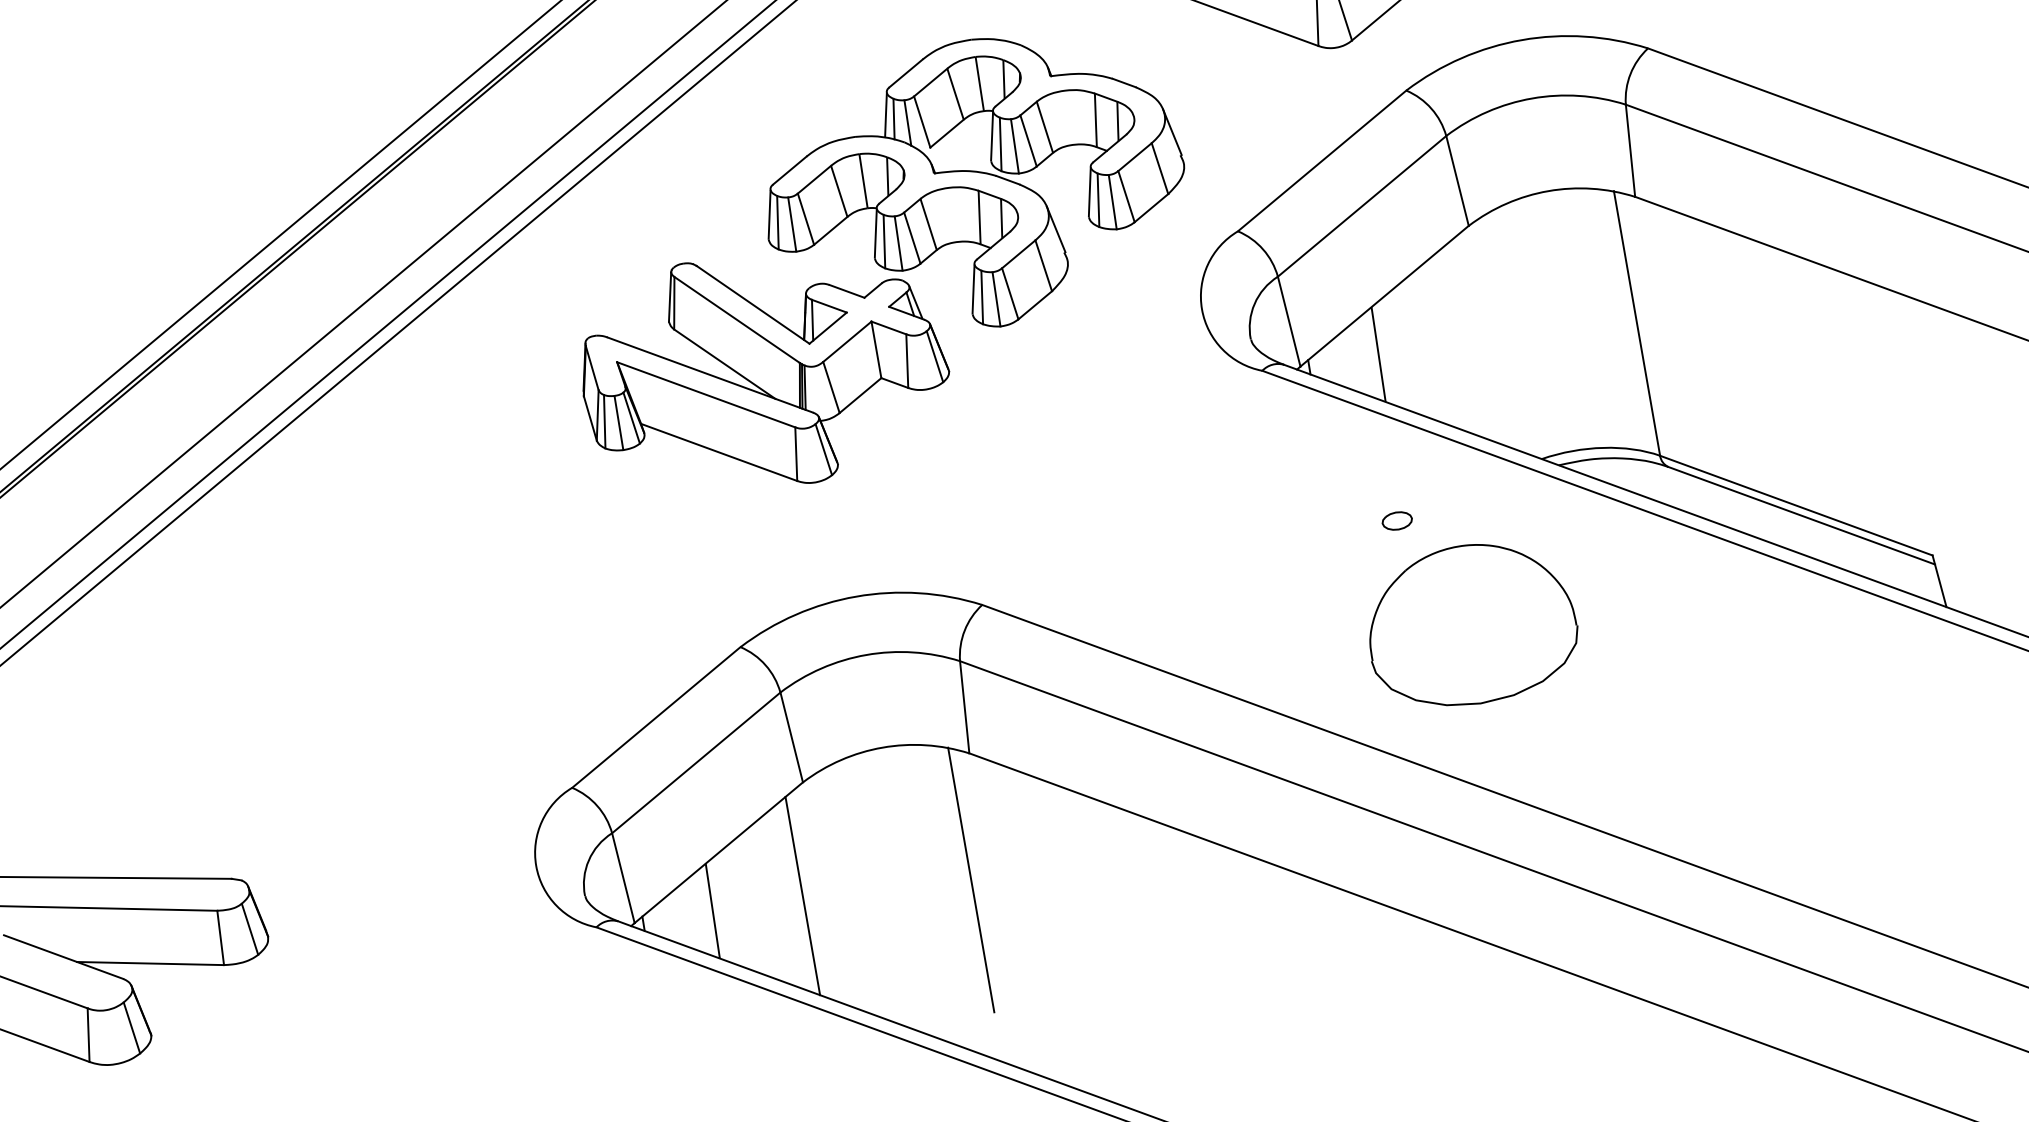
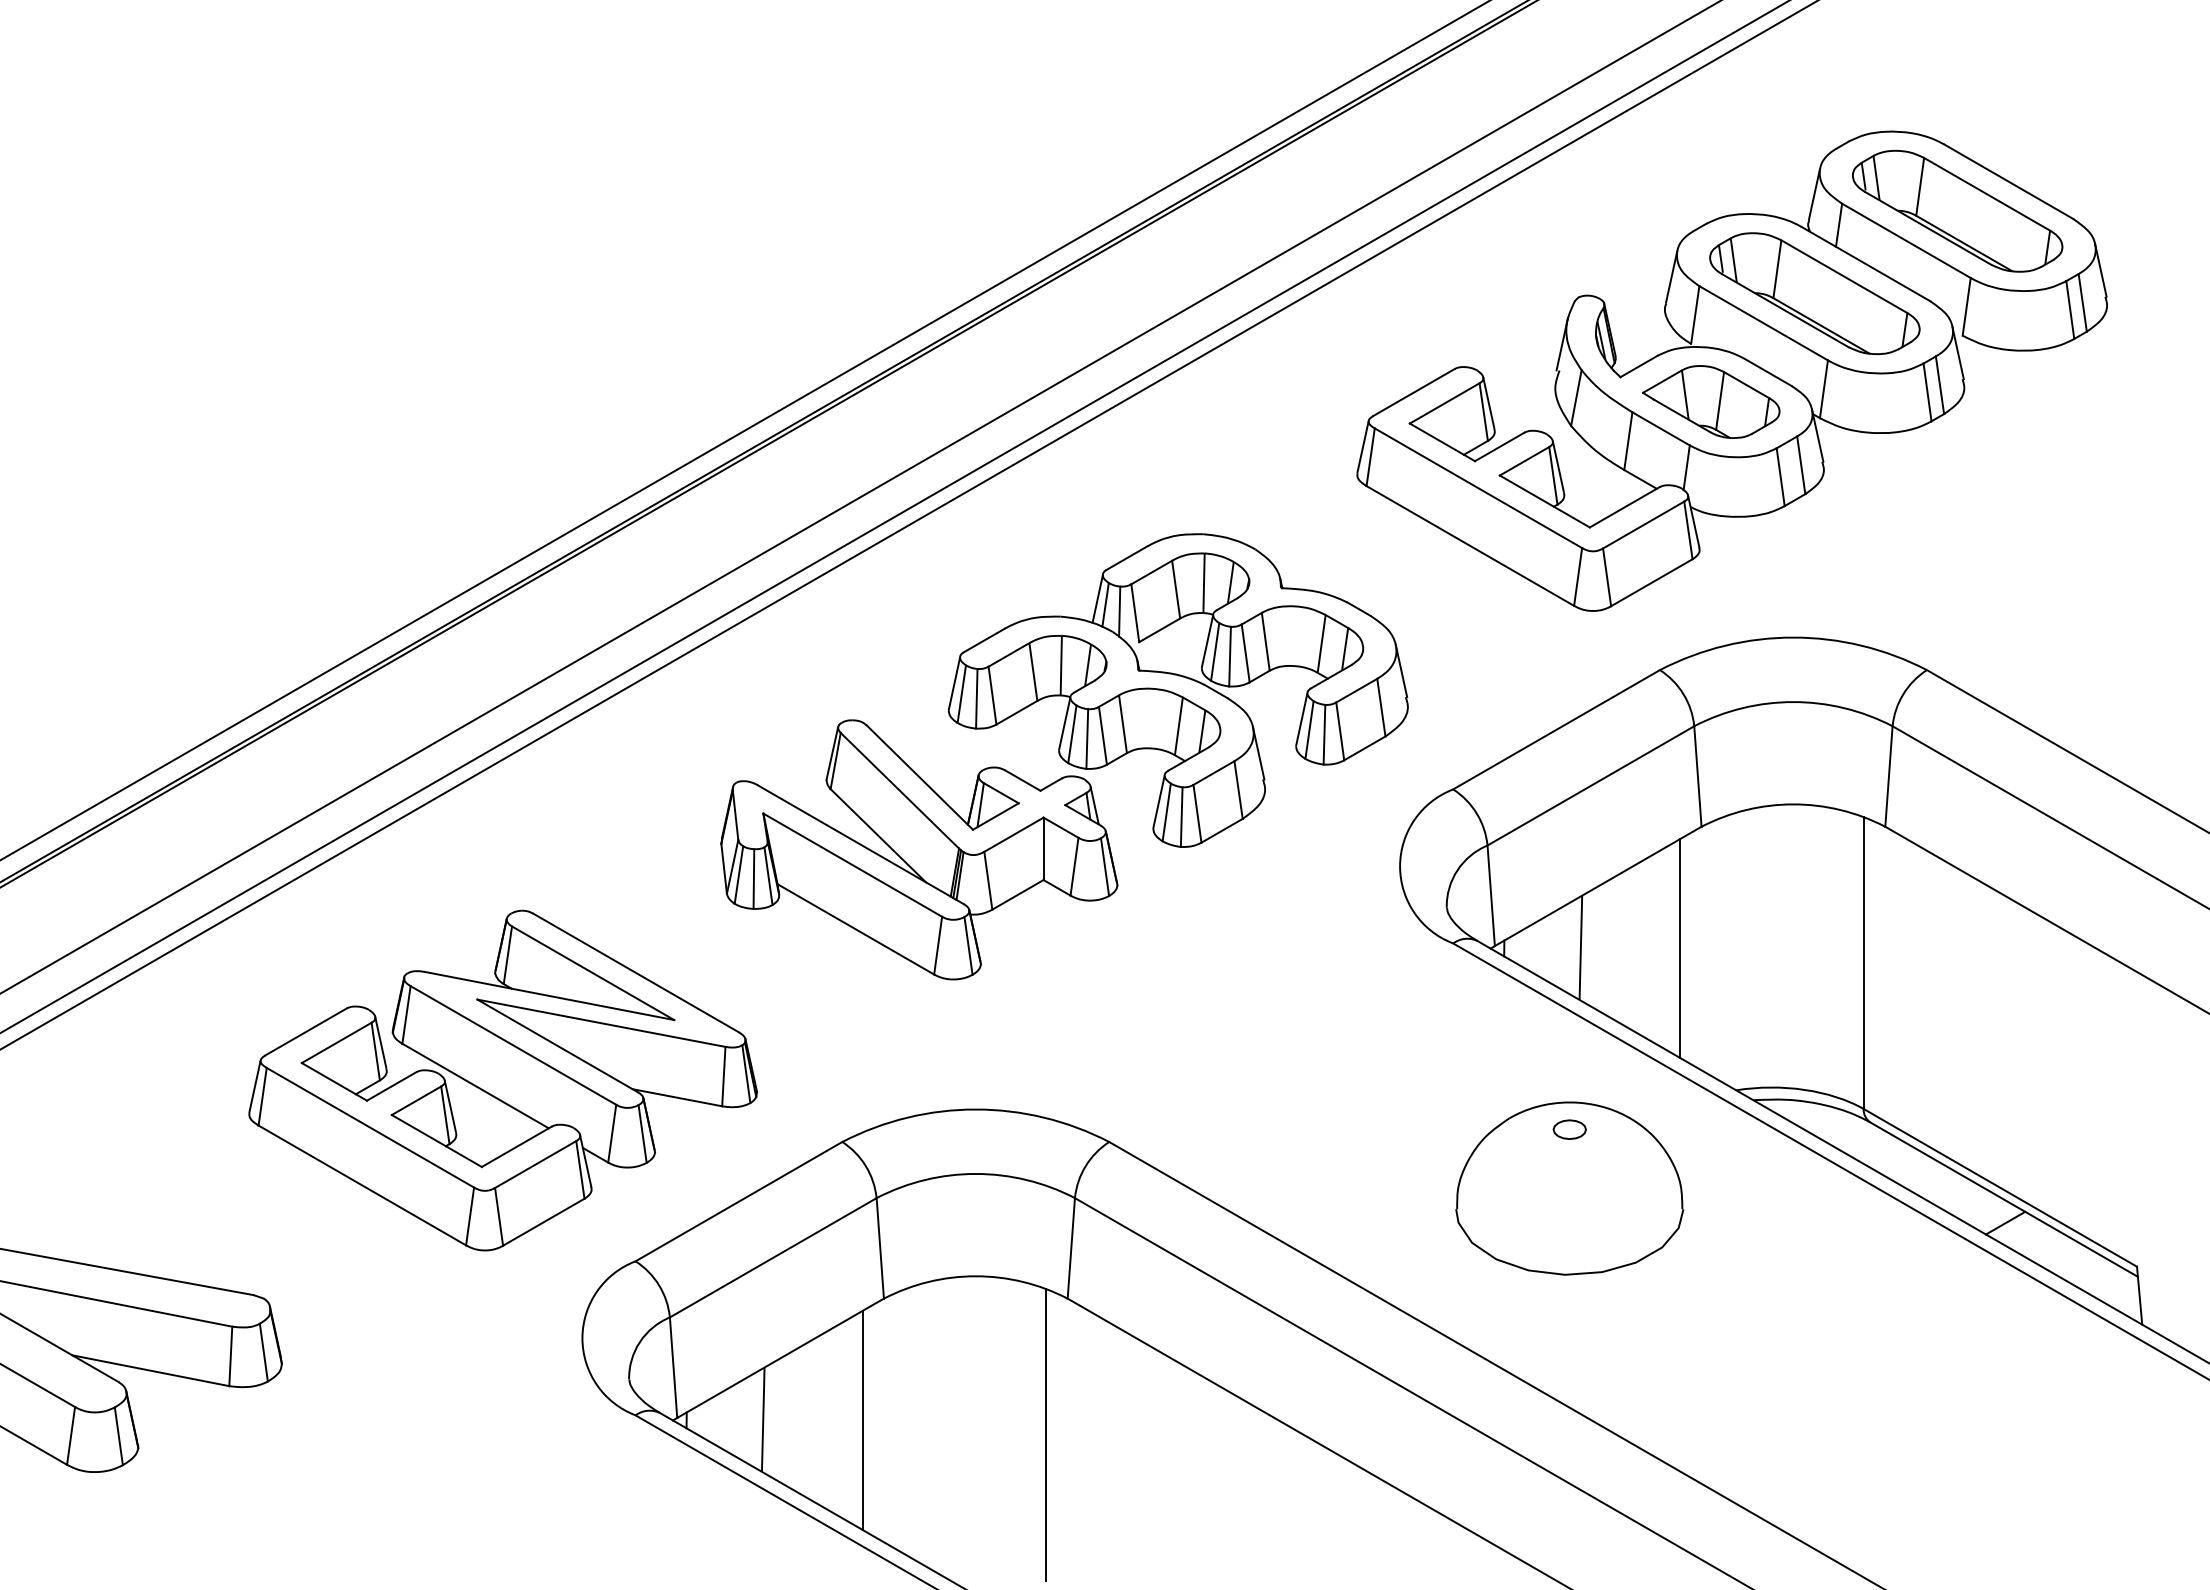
line: (1468, 339) -> (1680, 948), added
line: (1806, 536) -> (2005, 1222), added
part: (1471, 624) -> (1569, 1188), moved
part: (423, 645) -> (502, 1080), added

